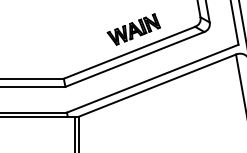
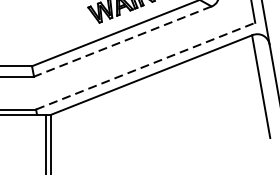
line: (134, 59) -> (122, 41), solid -> dashed
line: (153, 78) -> (146, 65), solid -> dashed

